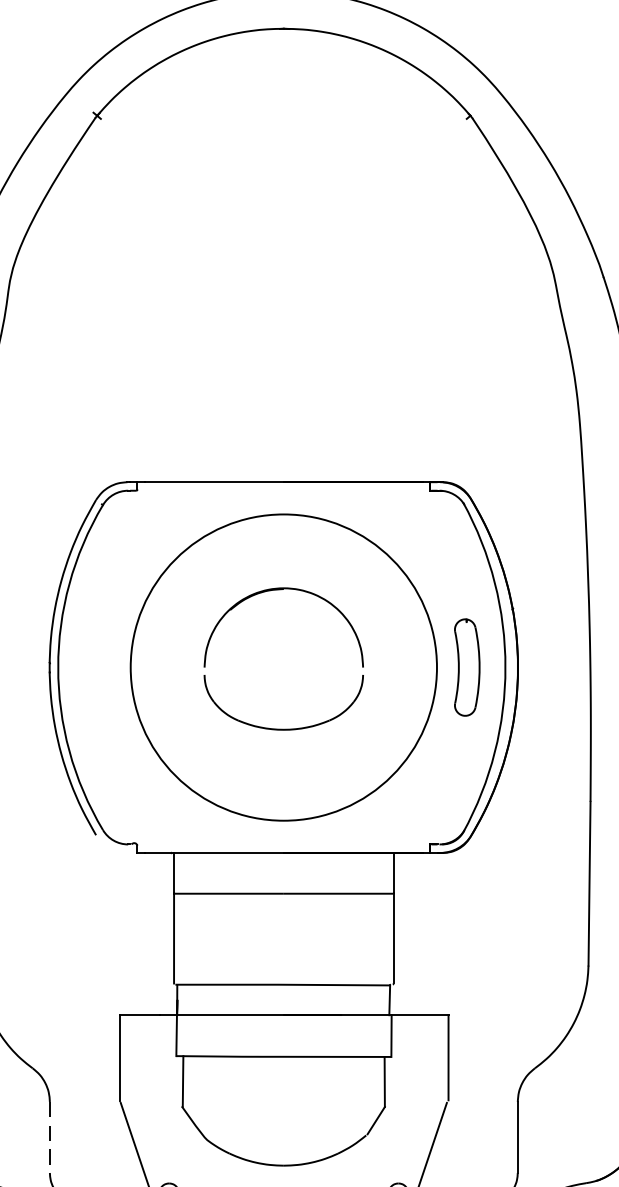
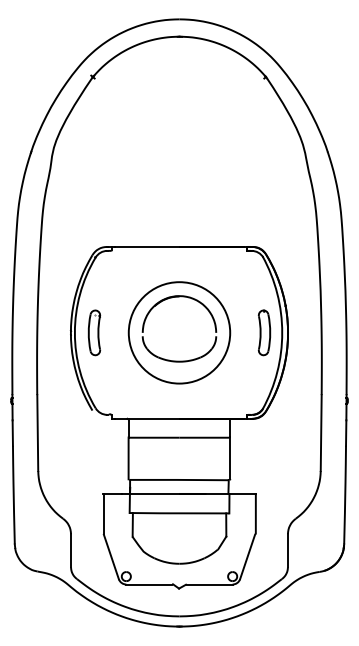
part: (100, 666) -> (94, 332), added
circle: (283, 666) -> (179, 332), size x0.71
line: (50, 1139) -> (71, 551), dashed -> solid

